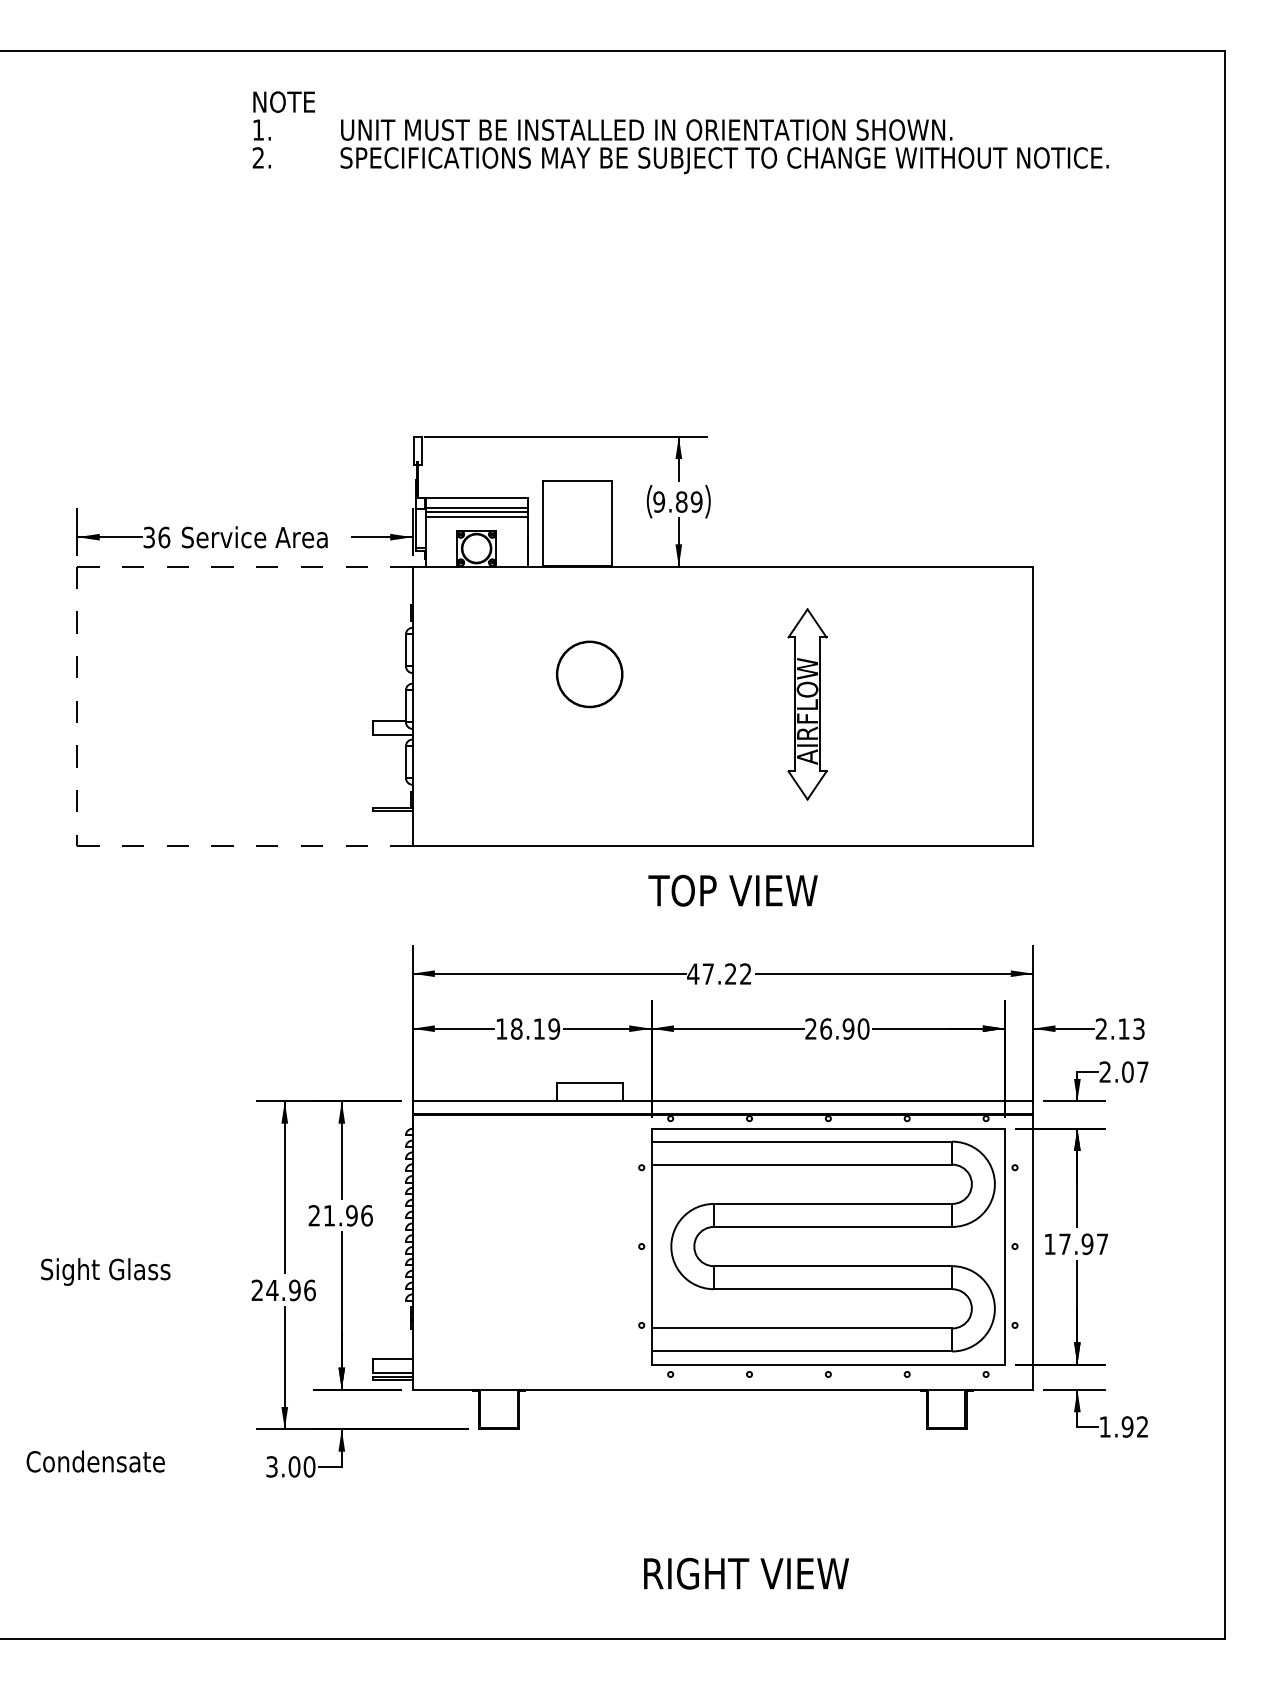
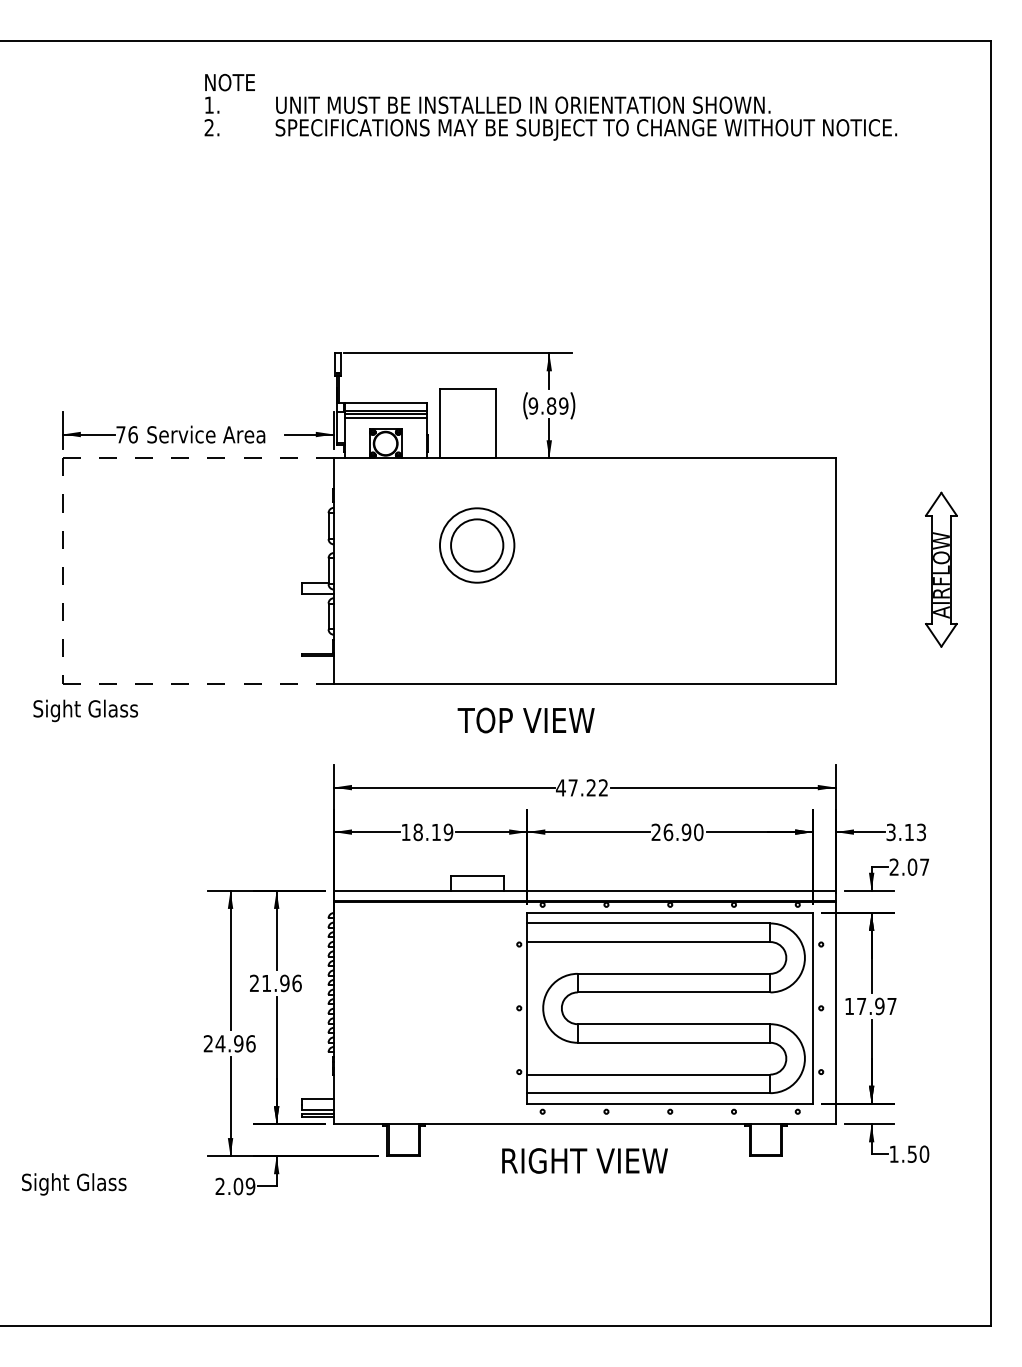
text: (148, 537) -> (120, 434), 36 -> 76
circle: (588, 674) -> (476, 545), size x1.4
part: (807, 704) -> (941, 569), moved
text: (732, 890) -> (525, 720), moved
text: (1100, 1029) -> (890, 832), 2.13 -> 3.13
text: (105, 1271) -> (85, 710), moved
text: (1135, 1426) -> (918, 1153), 1.92 -> 1.50
text: (95, 1464) -> (77, 1184), Condensate -> Sight Glass
text: (290, 1466) -> (235, 1186), 3.00 -> 2.09
text: (745, 1573) -> (584, 1160), moved

